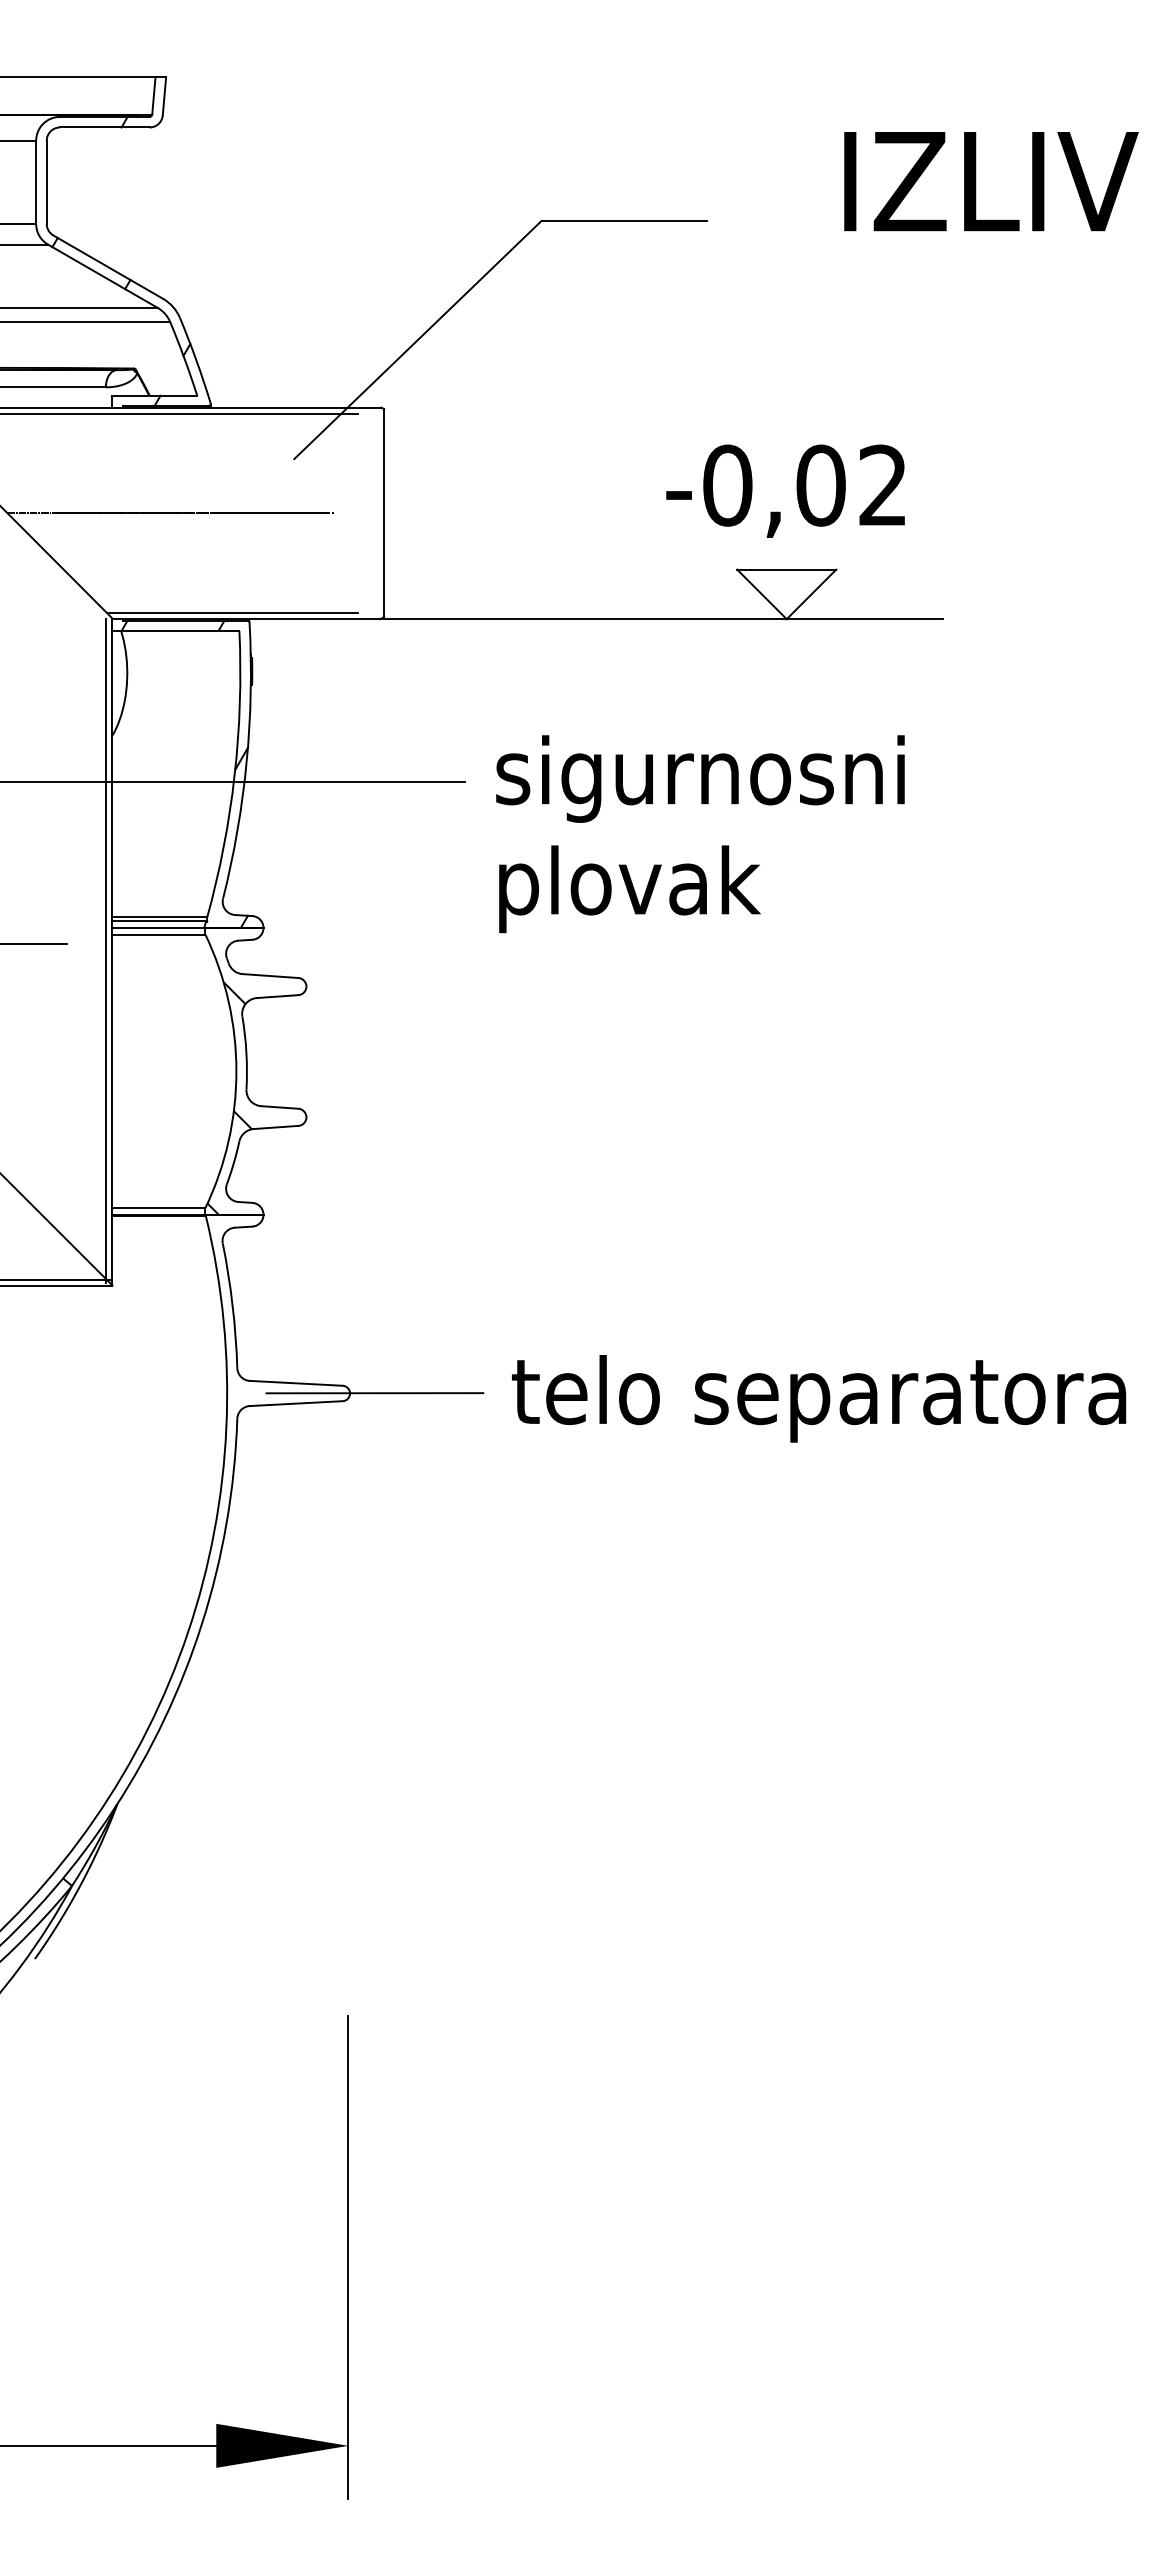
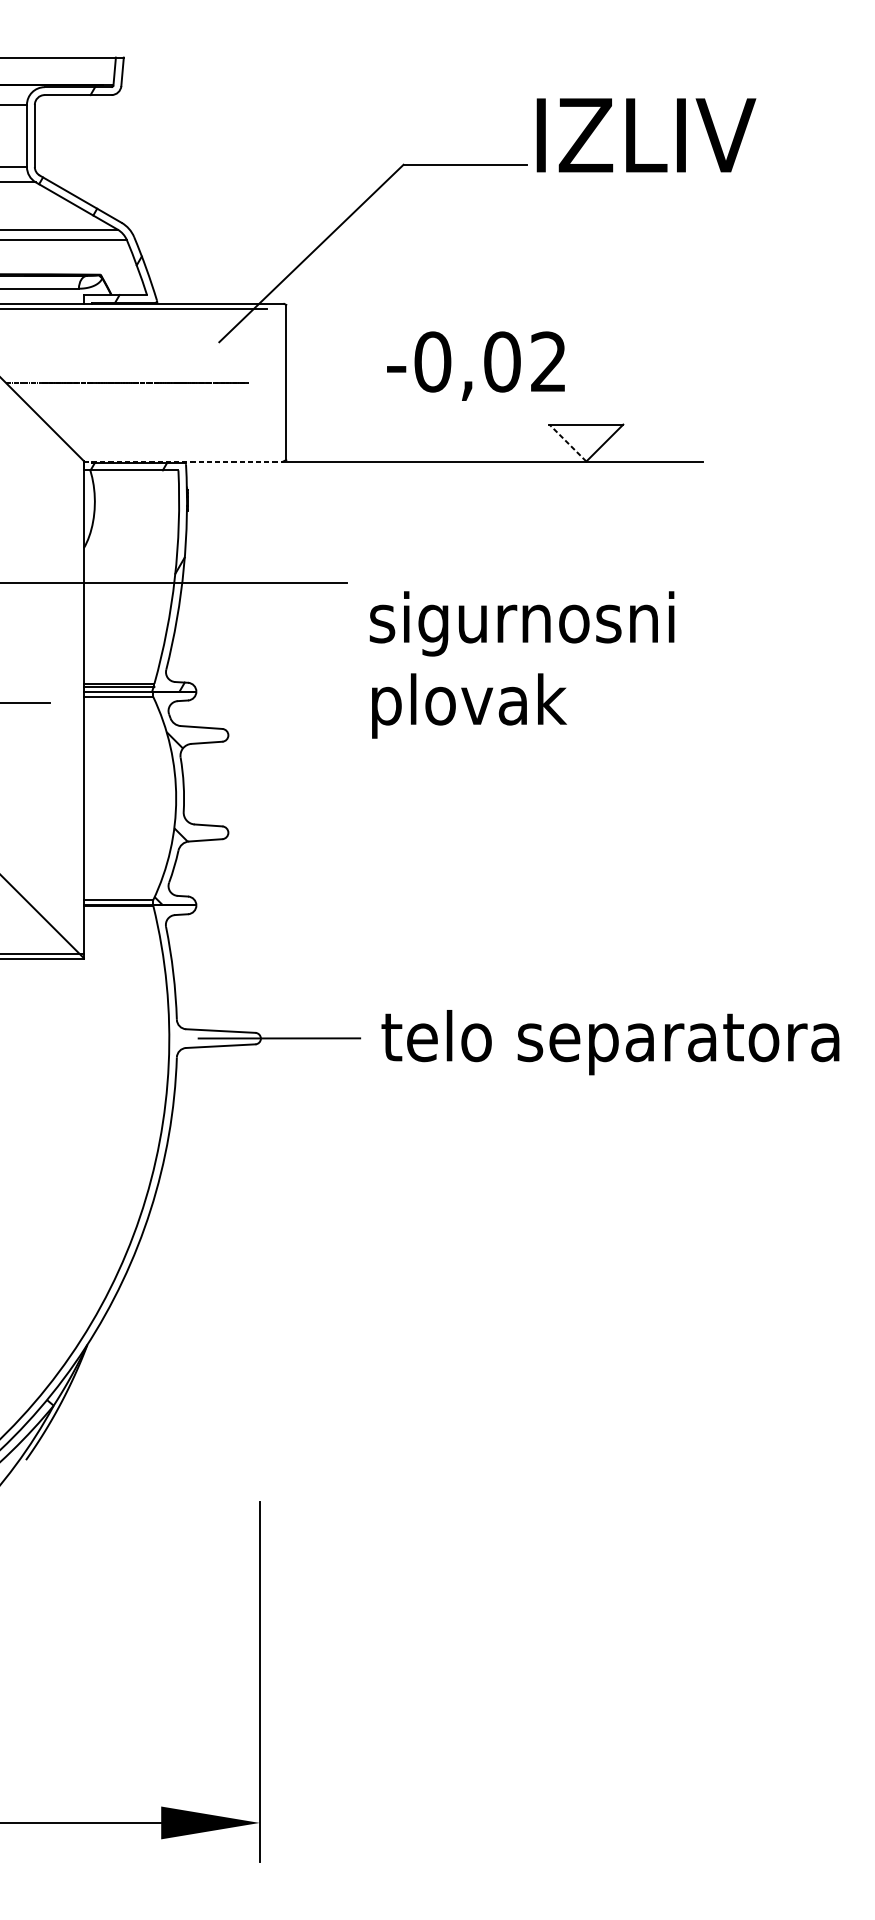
text: (991, 181) -> (646, 135), moved
text: (785, 490) -> (475, 365), moved
line: (761, 594) -> (567, 443), solid -> dashed
line: (231, 612) -> (172, 456), removed
line: (246, 619) -> (183, 461), solid -> dashed
text: (700, 834) -> (522, 665), moved
line: (106, 950) -> (79, 708), removed

